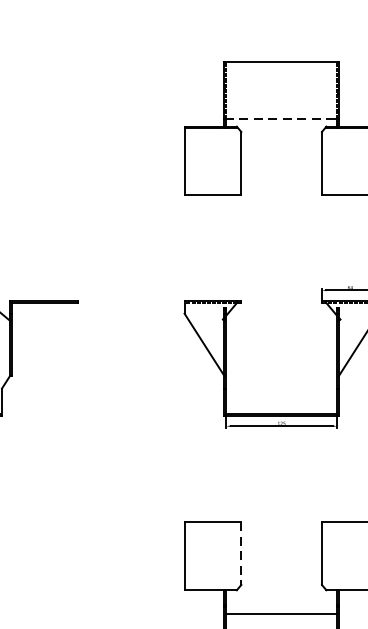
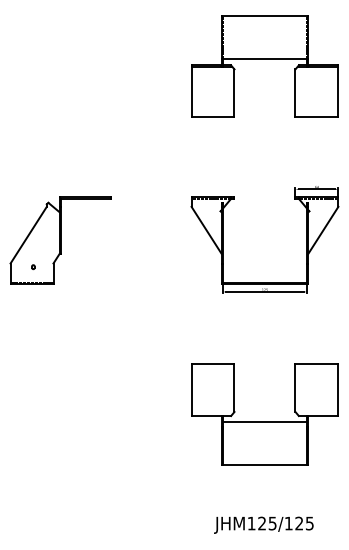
line: (282, 118) -> (265, 59), dashed -> solid
line: (241, 553) -> (234, 388), dashed -> solid
line: (281, 614) -> (264, 422), moved

